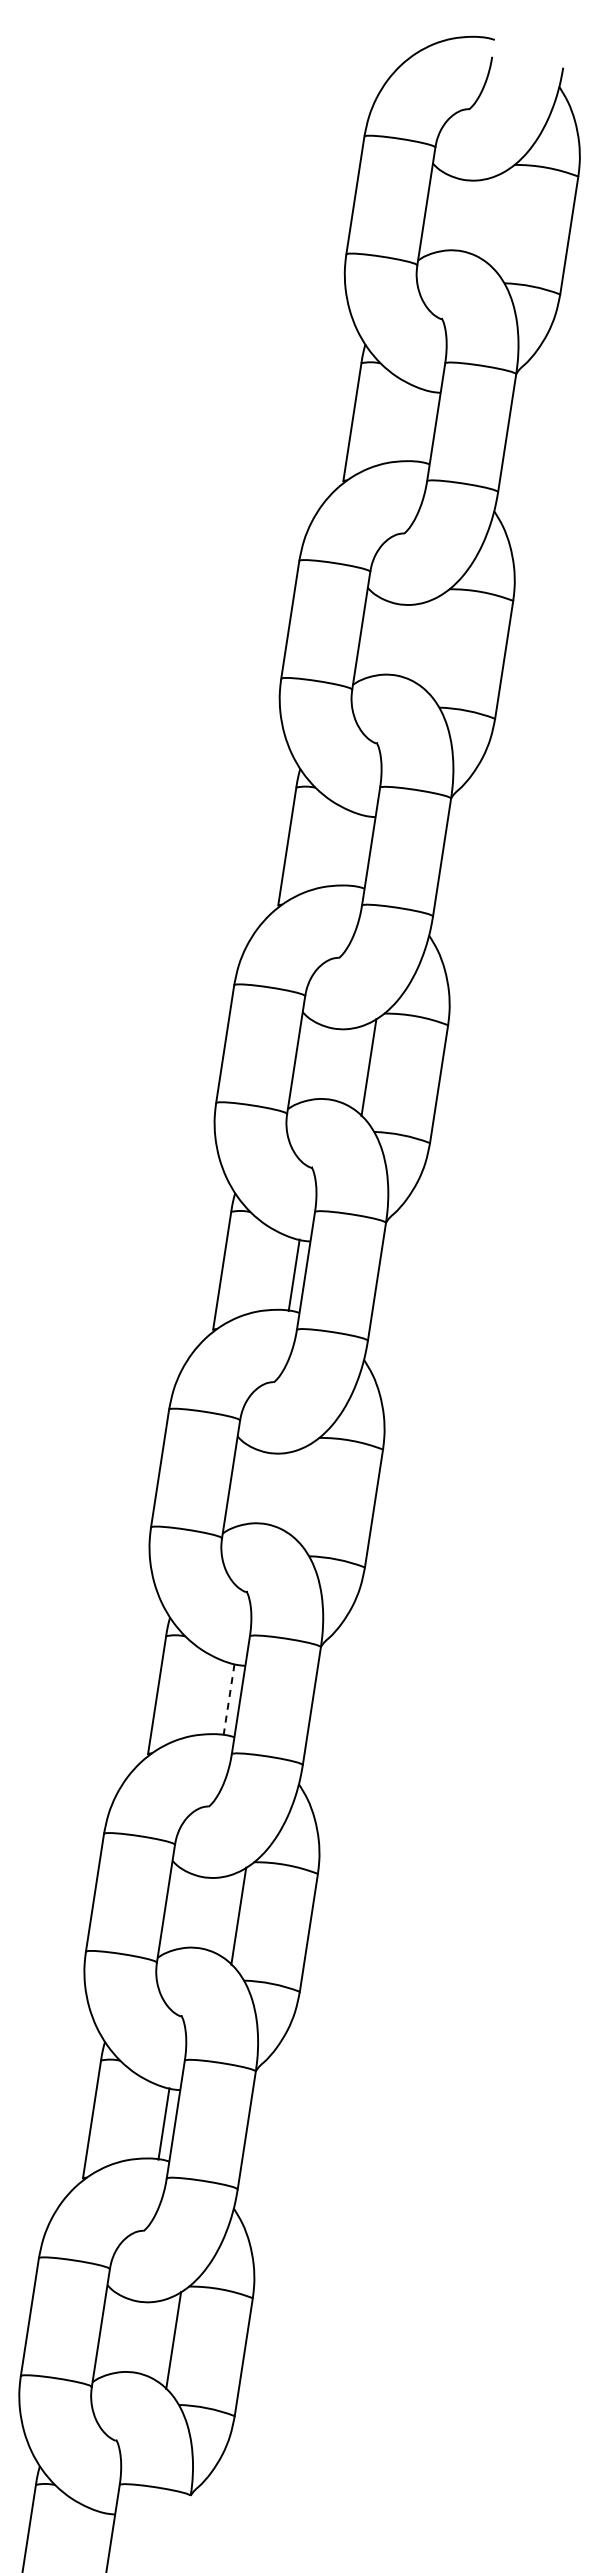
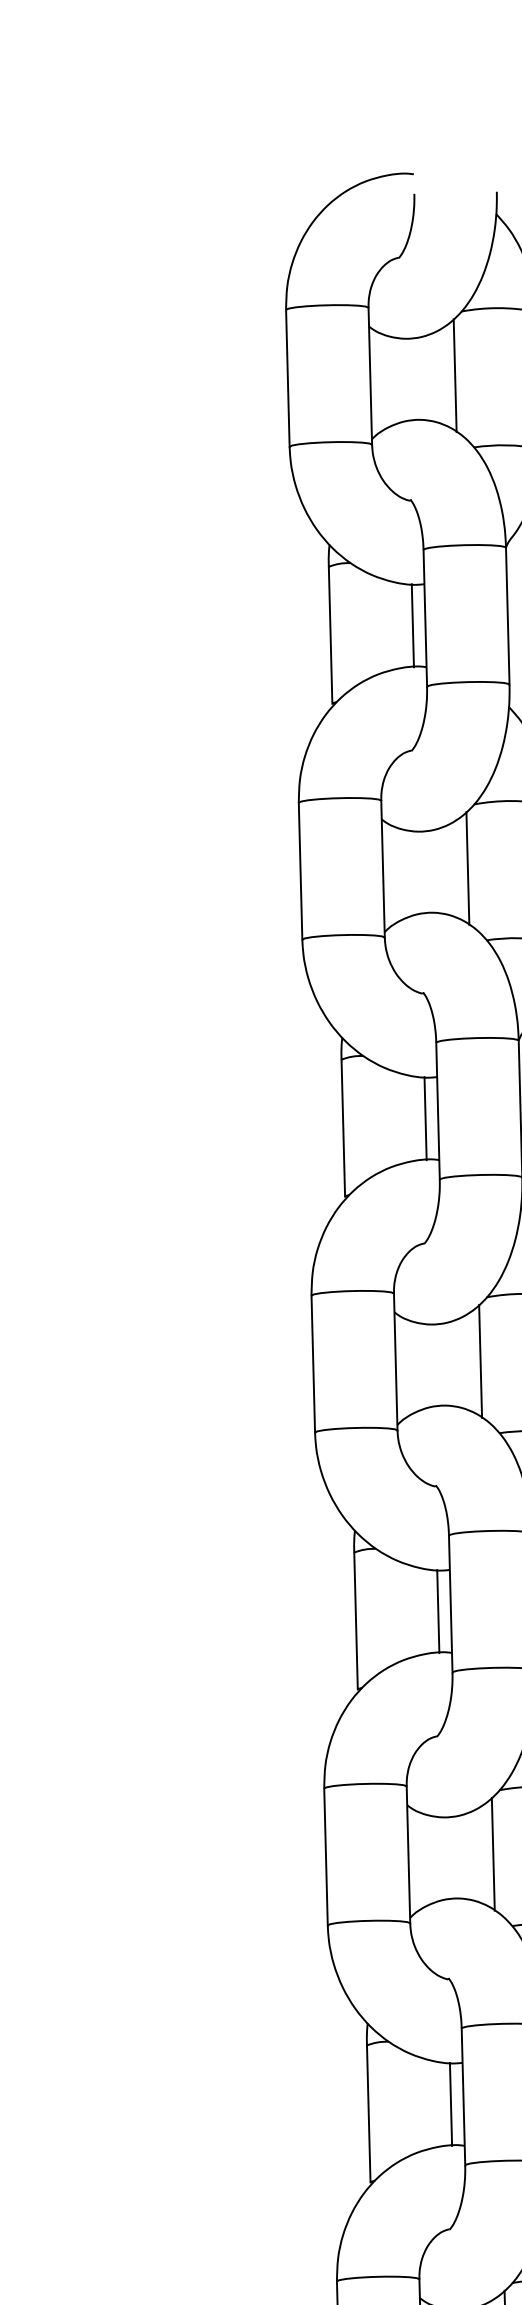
line: (498, 218) -> (454, 375), added
line: (423, 426) -> (411, 625), added
line: (433, 642) -> (467, 867), added
line: (358, 850) -> (424, 1118), added
line: (303, 1491) -> (492, 1853), added
line: (229, 1699) -> (451, 2104), dashed -> solid

